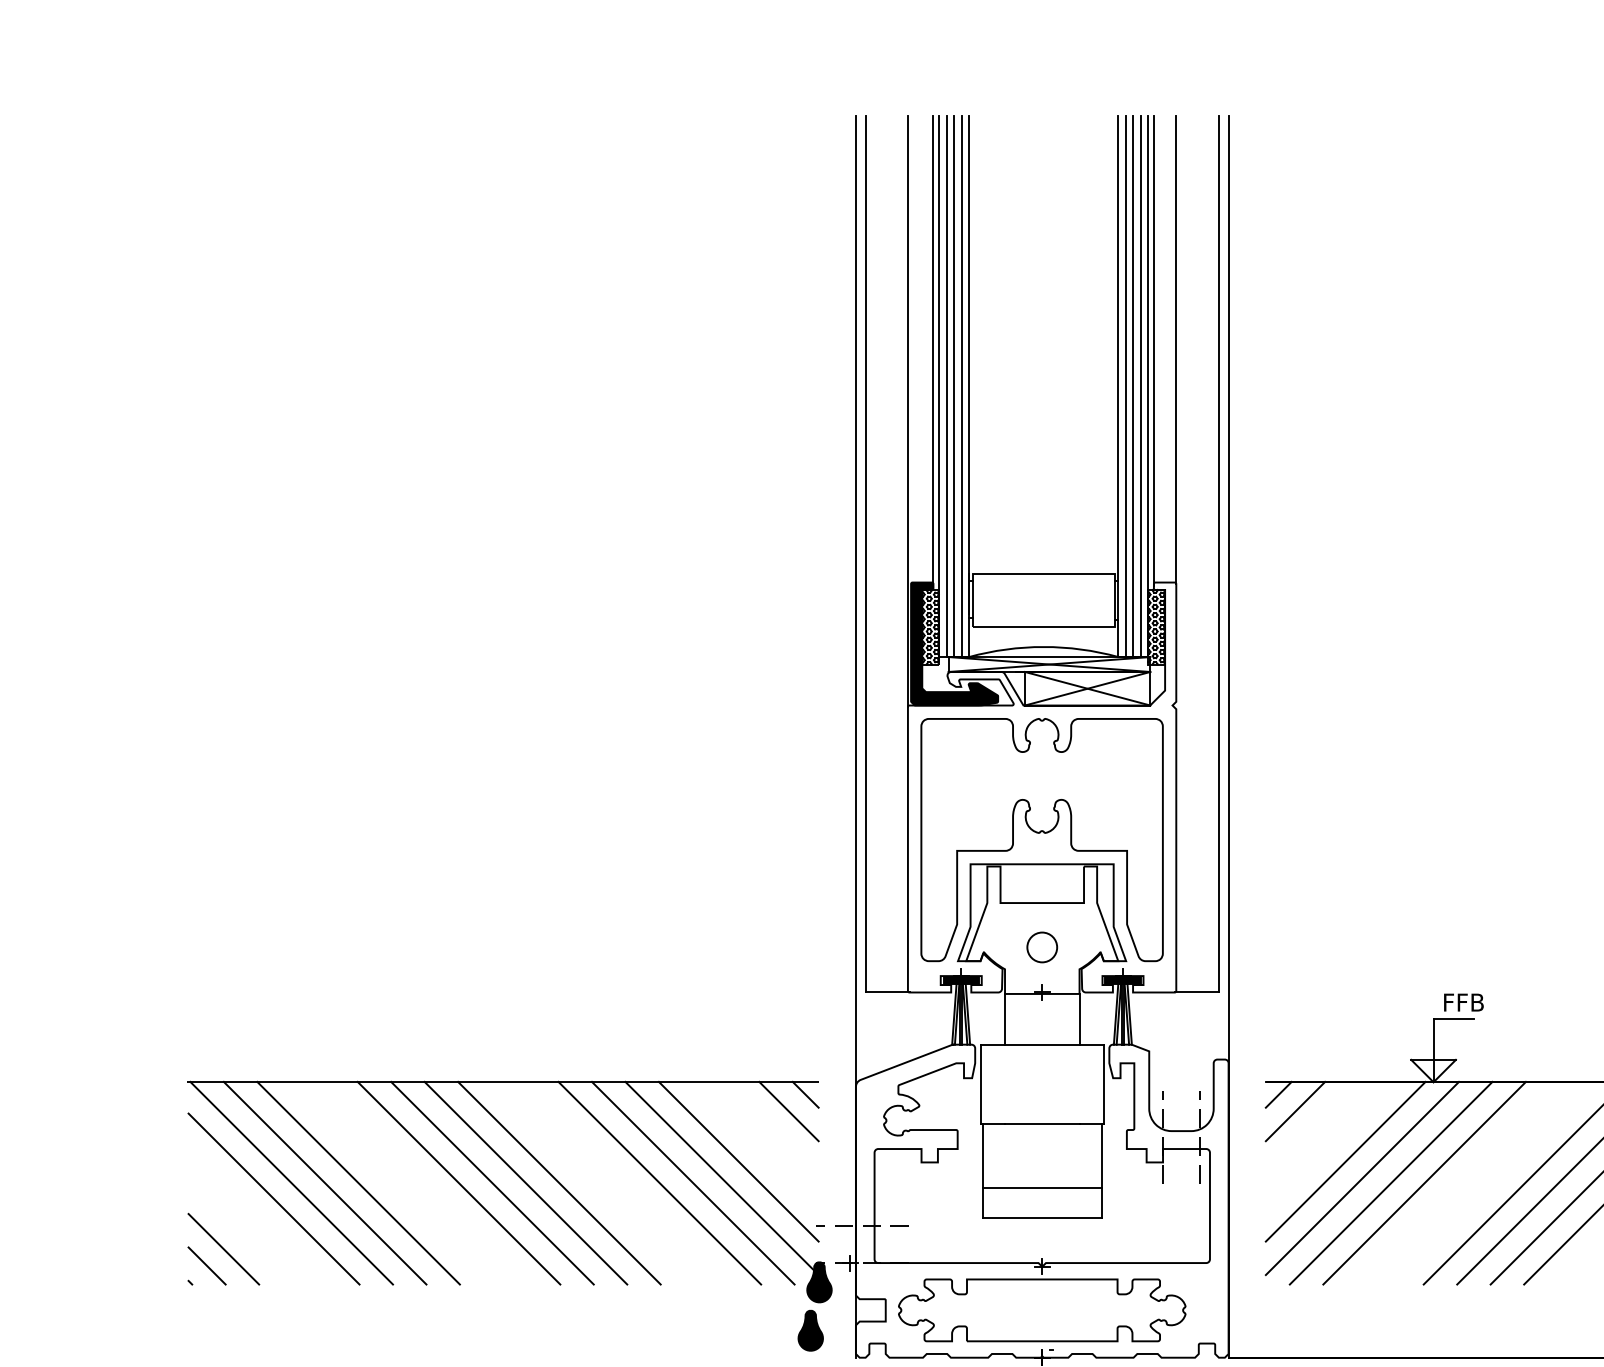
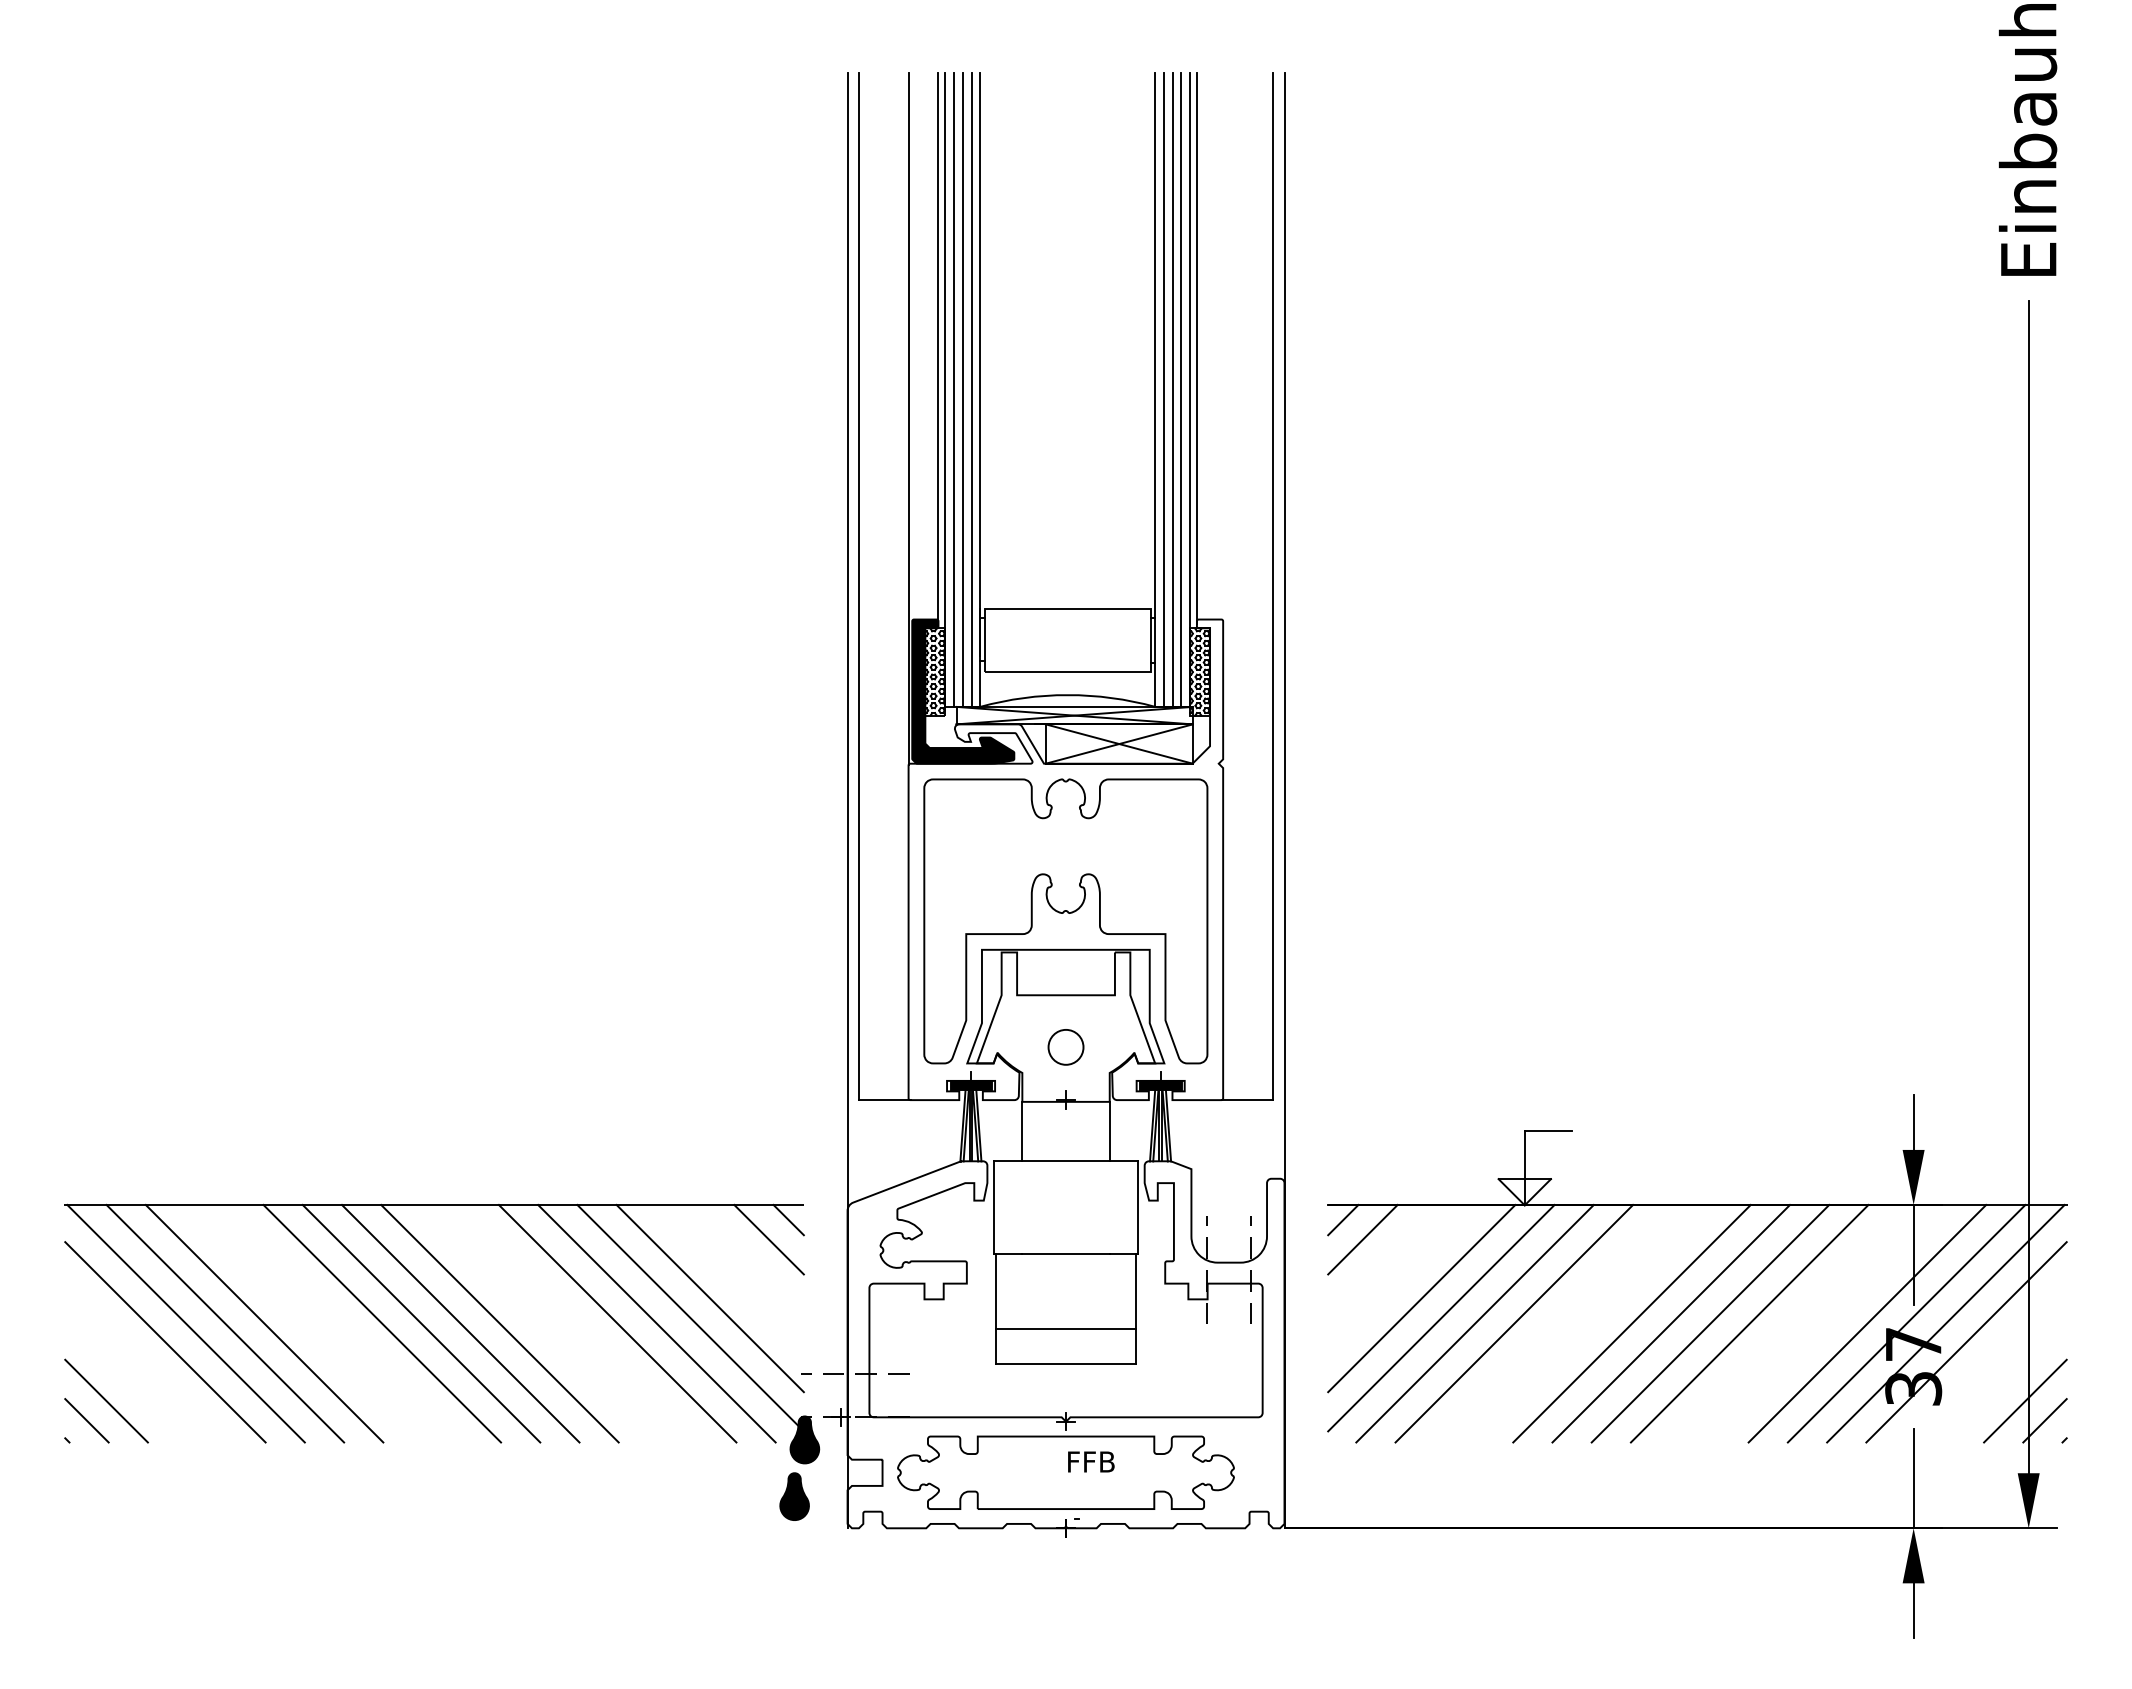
line: (1176, 349) -> (1223, 346), removed
text: (1464, 1002) -> (1091, 1461), moved

